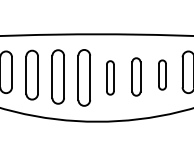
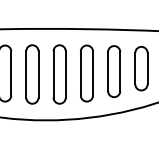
part: (162, 74) -> (114, 70), size x1.67
part: (136, 76) -> (87, 73), size x1.43
part: (110, 77) -> (59, 74), size x1.67

